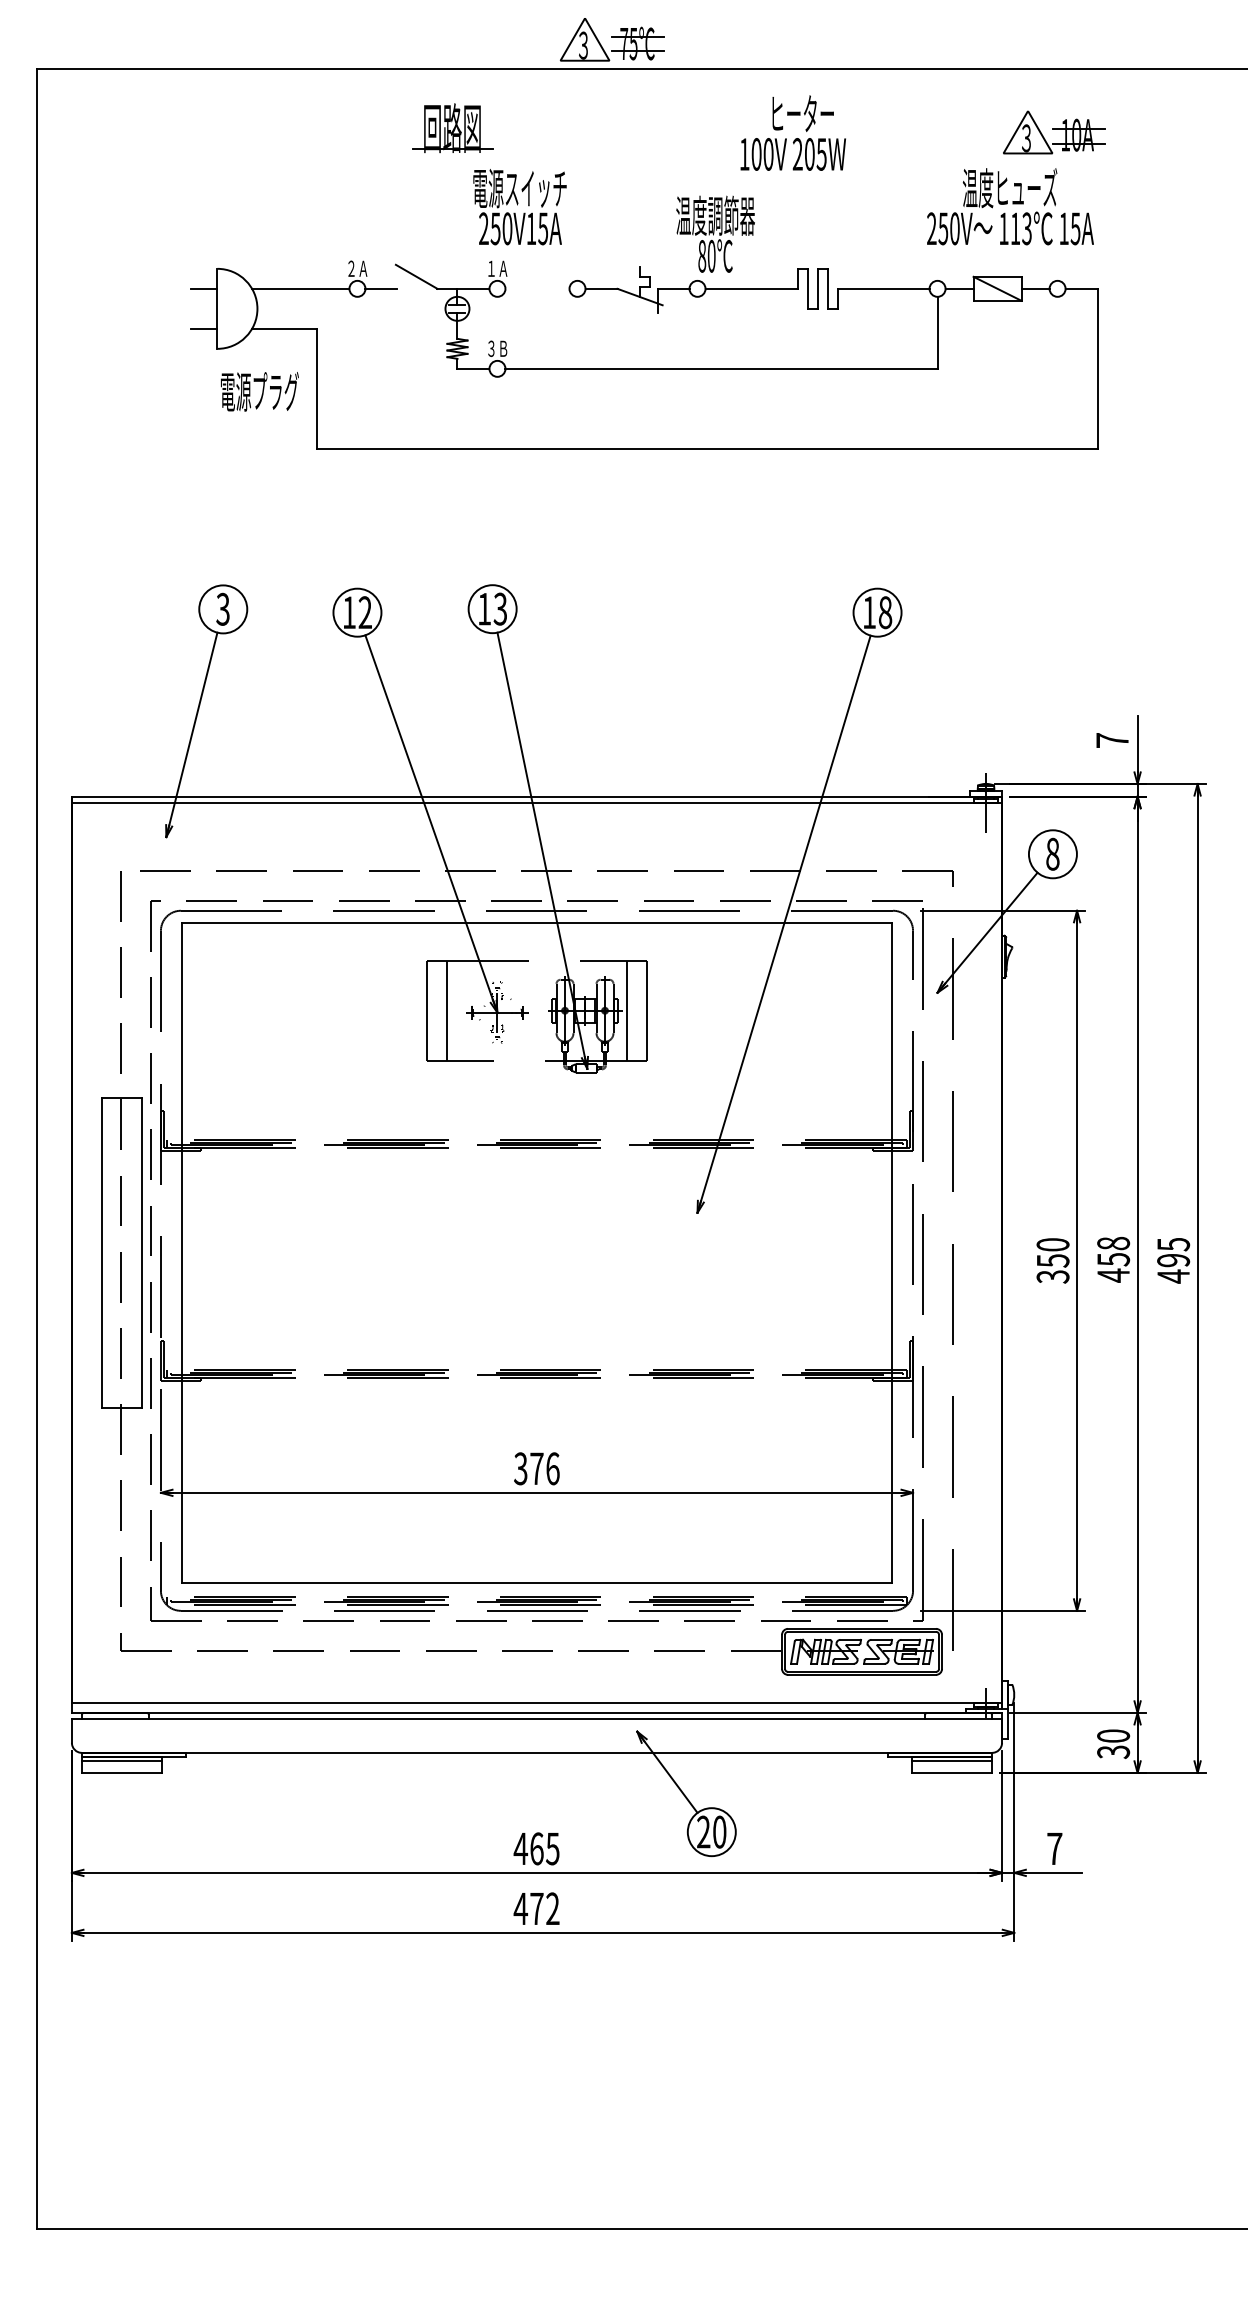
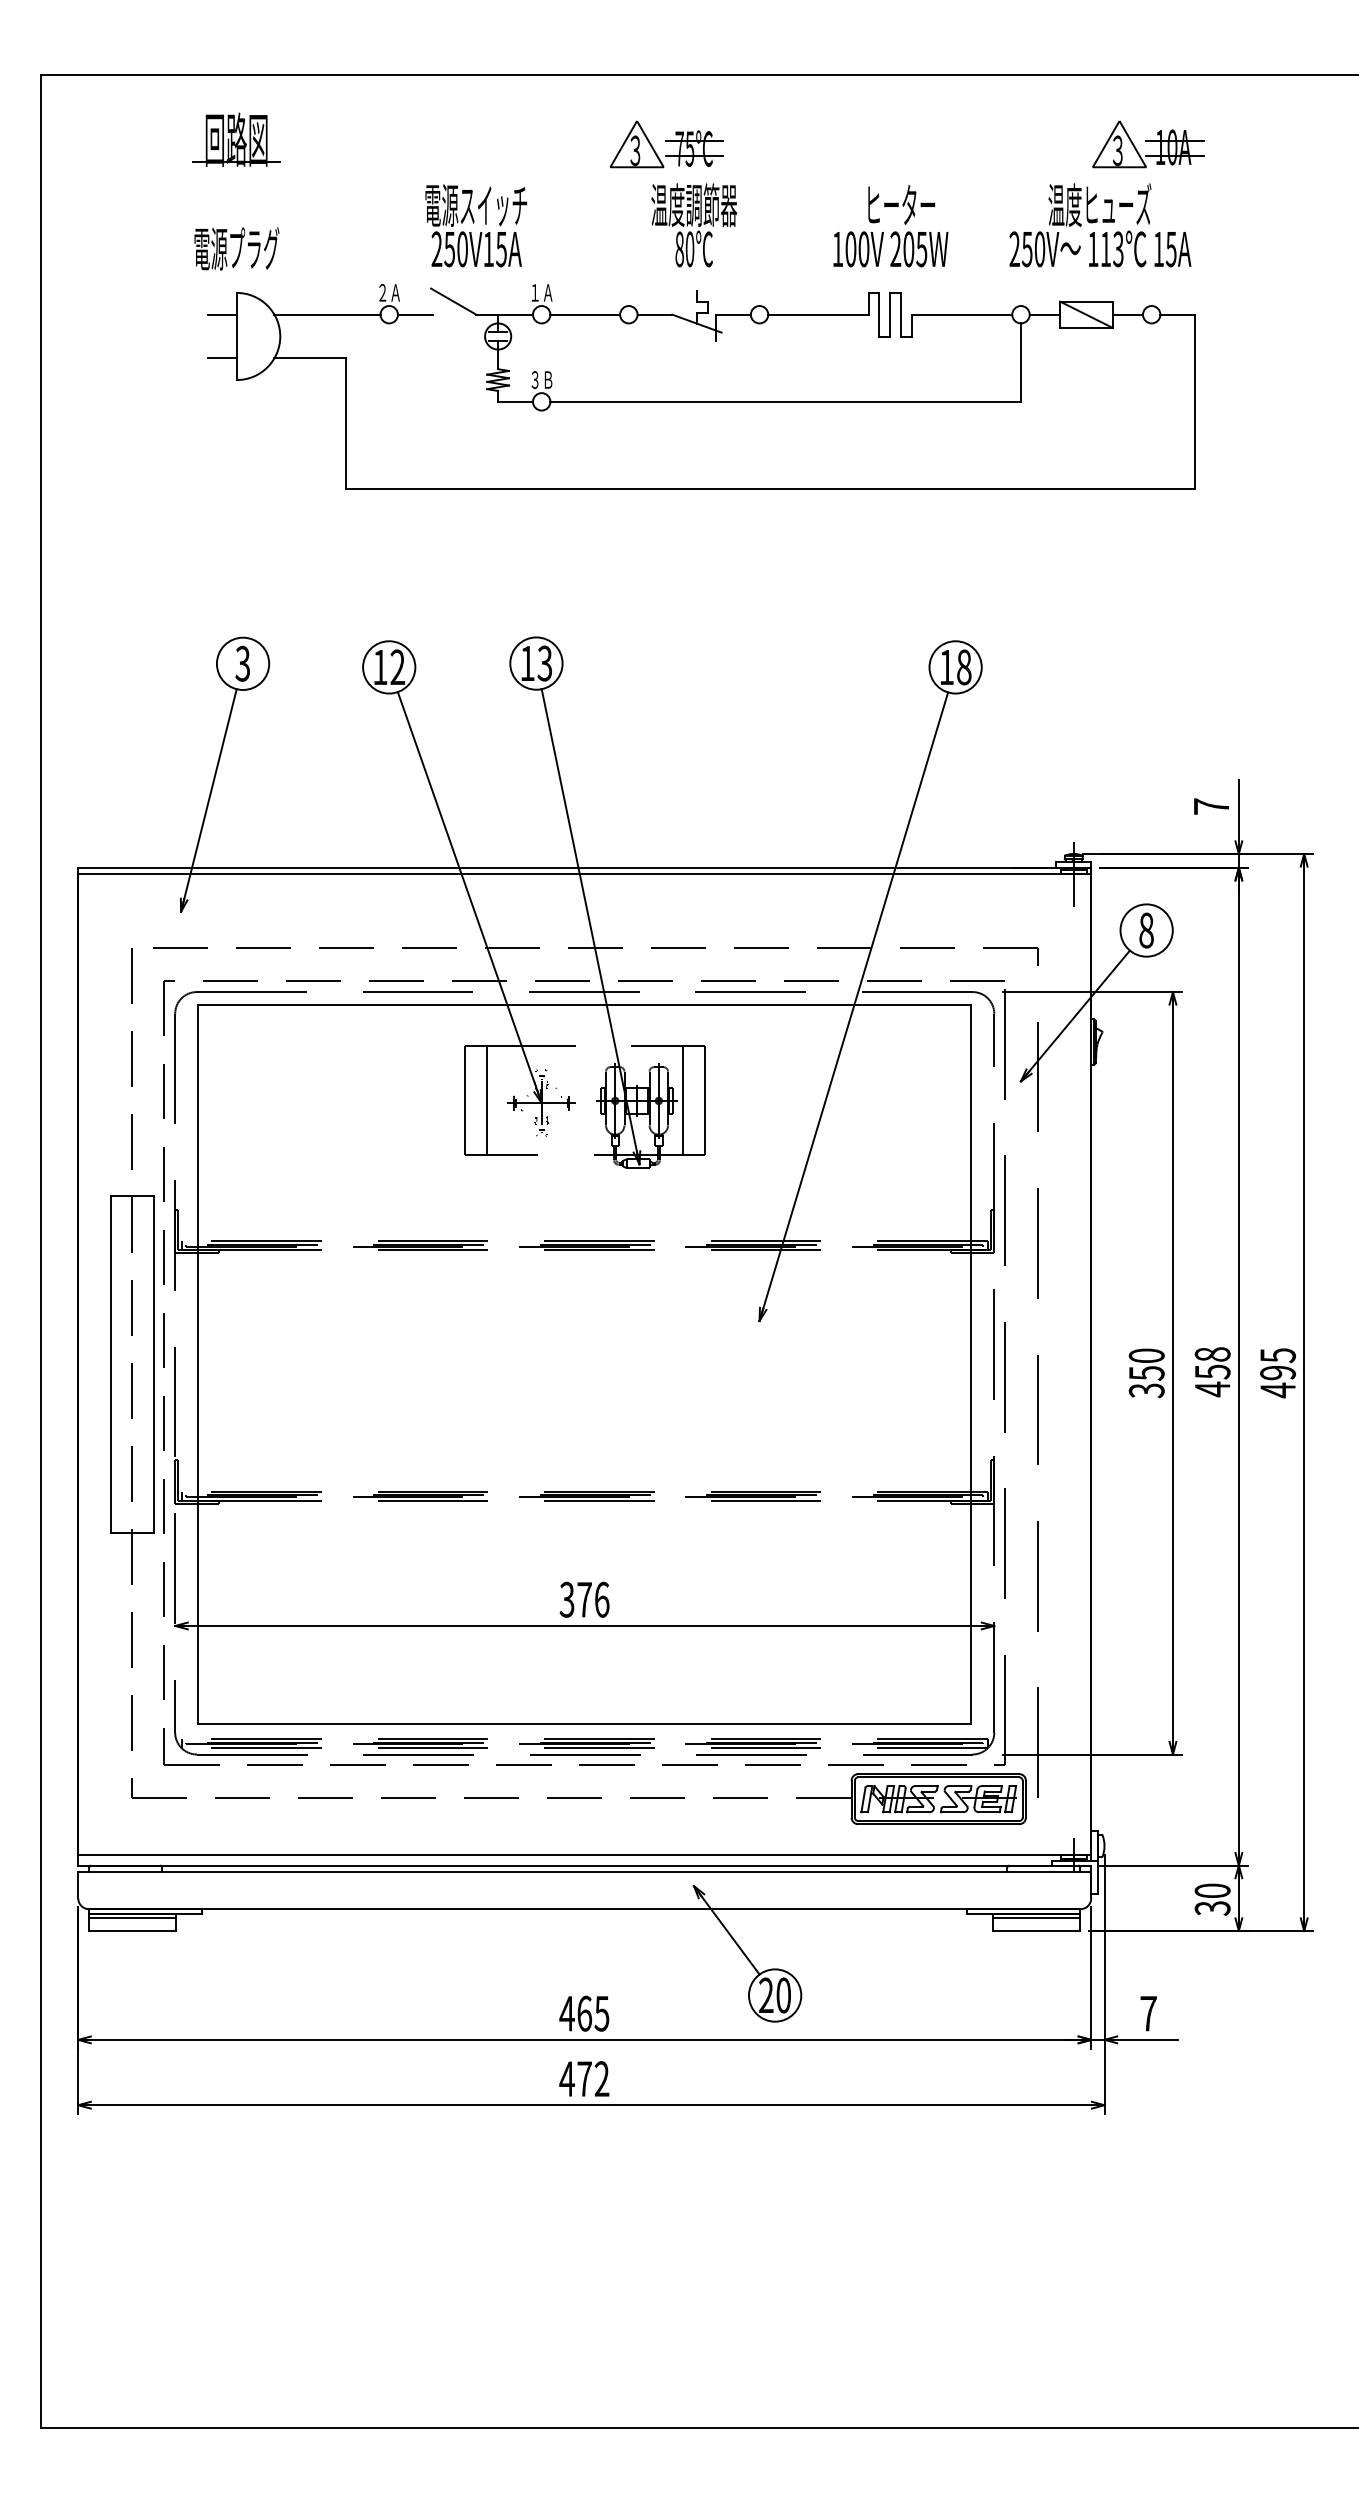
part: (612, 39) -> (666, 144), moved
part: (452, 127) -> (236, 139), moved
text: (792, 132) -> (890, 225), moved
text: (520, 206) -> (476, 225), moved
text: (715, 234) -> (694, 225), moved
line: (537, 288) -> (585, 314), added
text: (259, 391) -> (236, 248), moved

